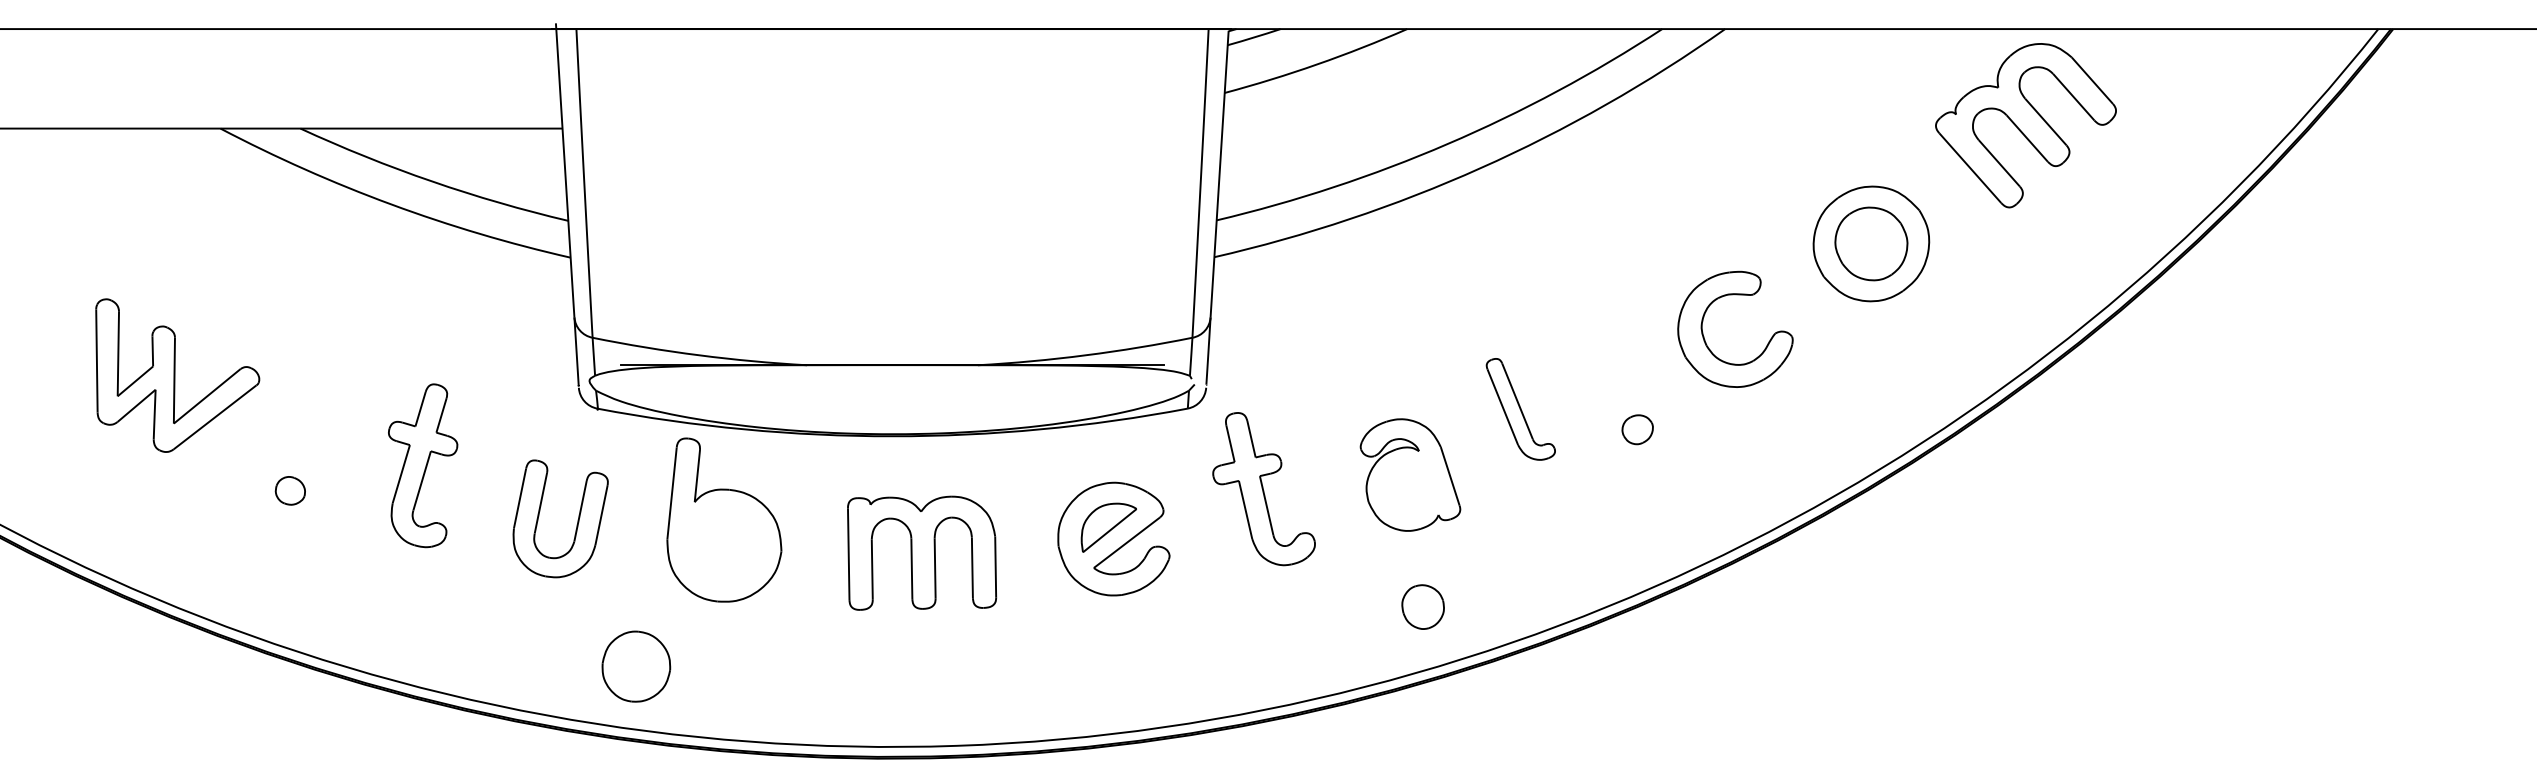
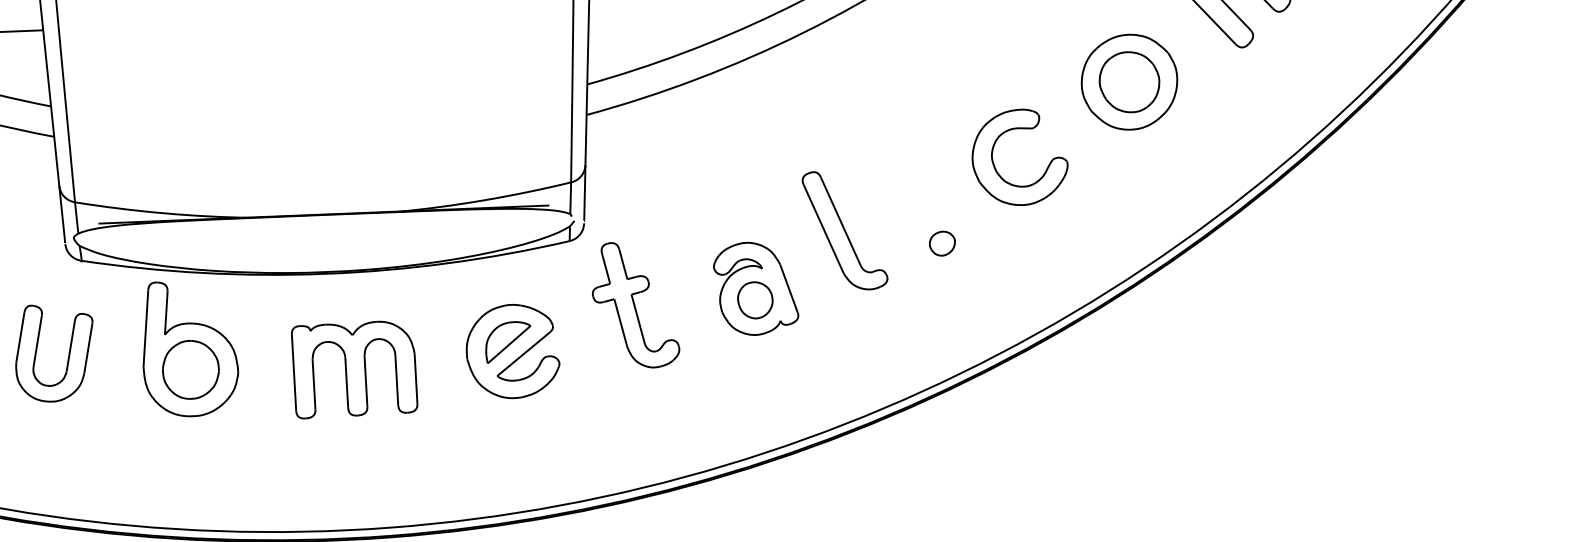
part: (1520, 409) -> (844, 230), size x1.43
part: (1422, 606) -> (754, 299), moved
part: (636, 666) -> (191, 369), moved

